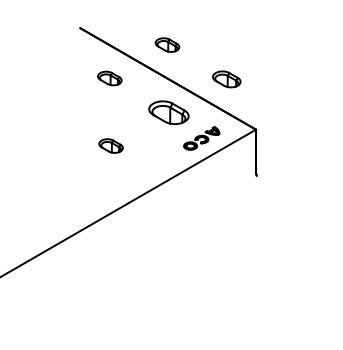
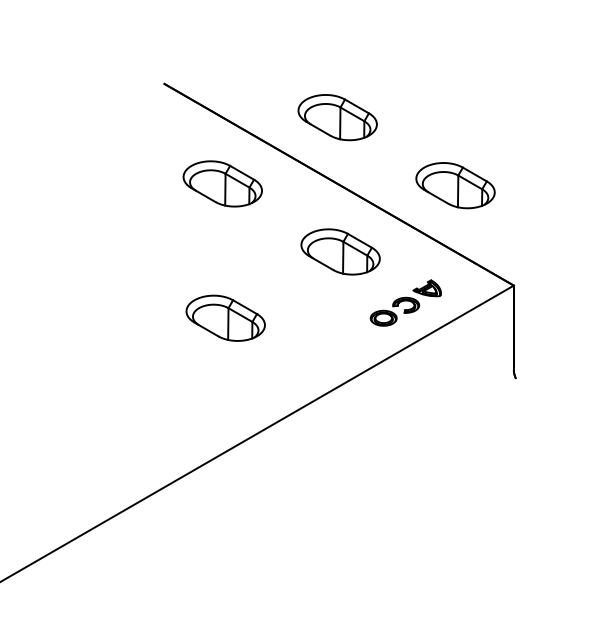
part: (167, 44) -> (337, 116), size x1.67
part: (109, 78) -> (222, 183), size x1.67
part: (226, 79) -> (455, 185), size x1.43
part: (110, 145) -> (224, 317), size x1.67

